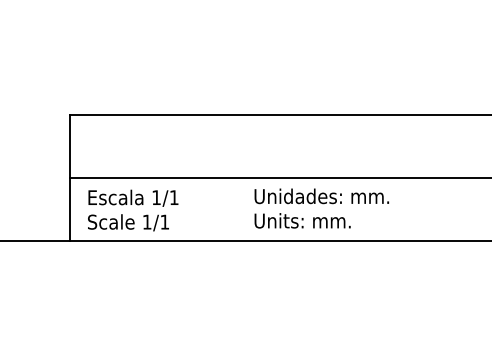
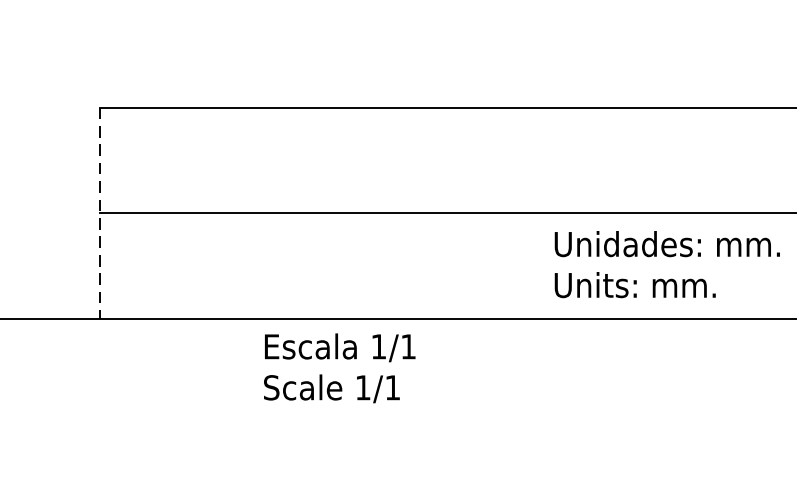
line: (69, 178) -> (99, 214), solid -> dashed
text: (321, 208) -> (666, 264), moved
text: (133, 210) -> (340, 368), moved

